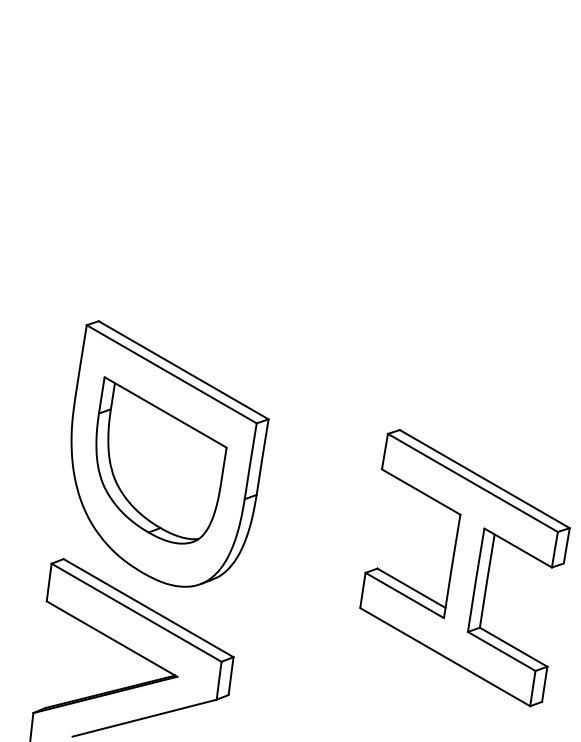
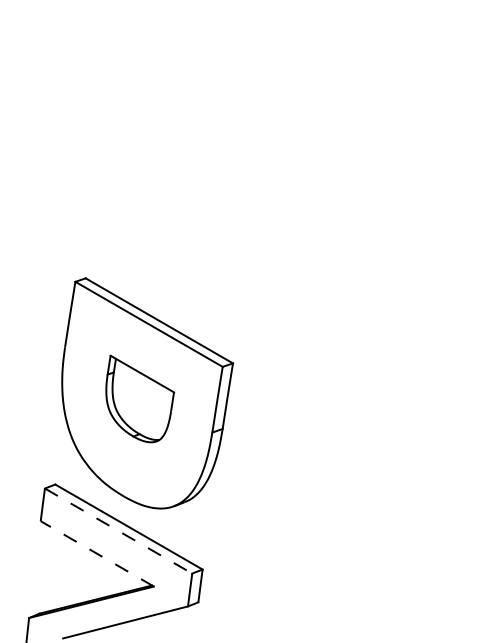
part: (161, 460) -> (140, 399), size x0.6
part: (464, 568) -> (402, 492), removed
line: (137, 613) -> (119, 531), solid -> dashed
line: (111, 638) -> (96, 553), solid -> dashed

